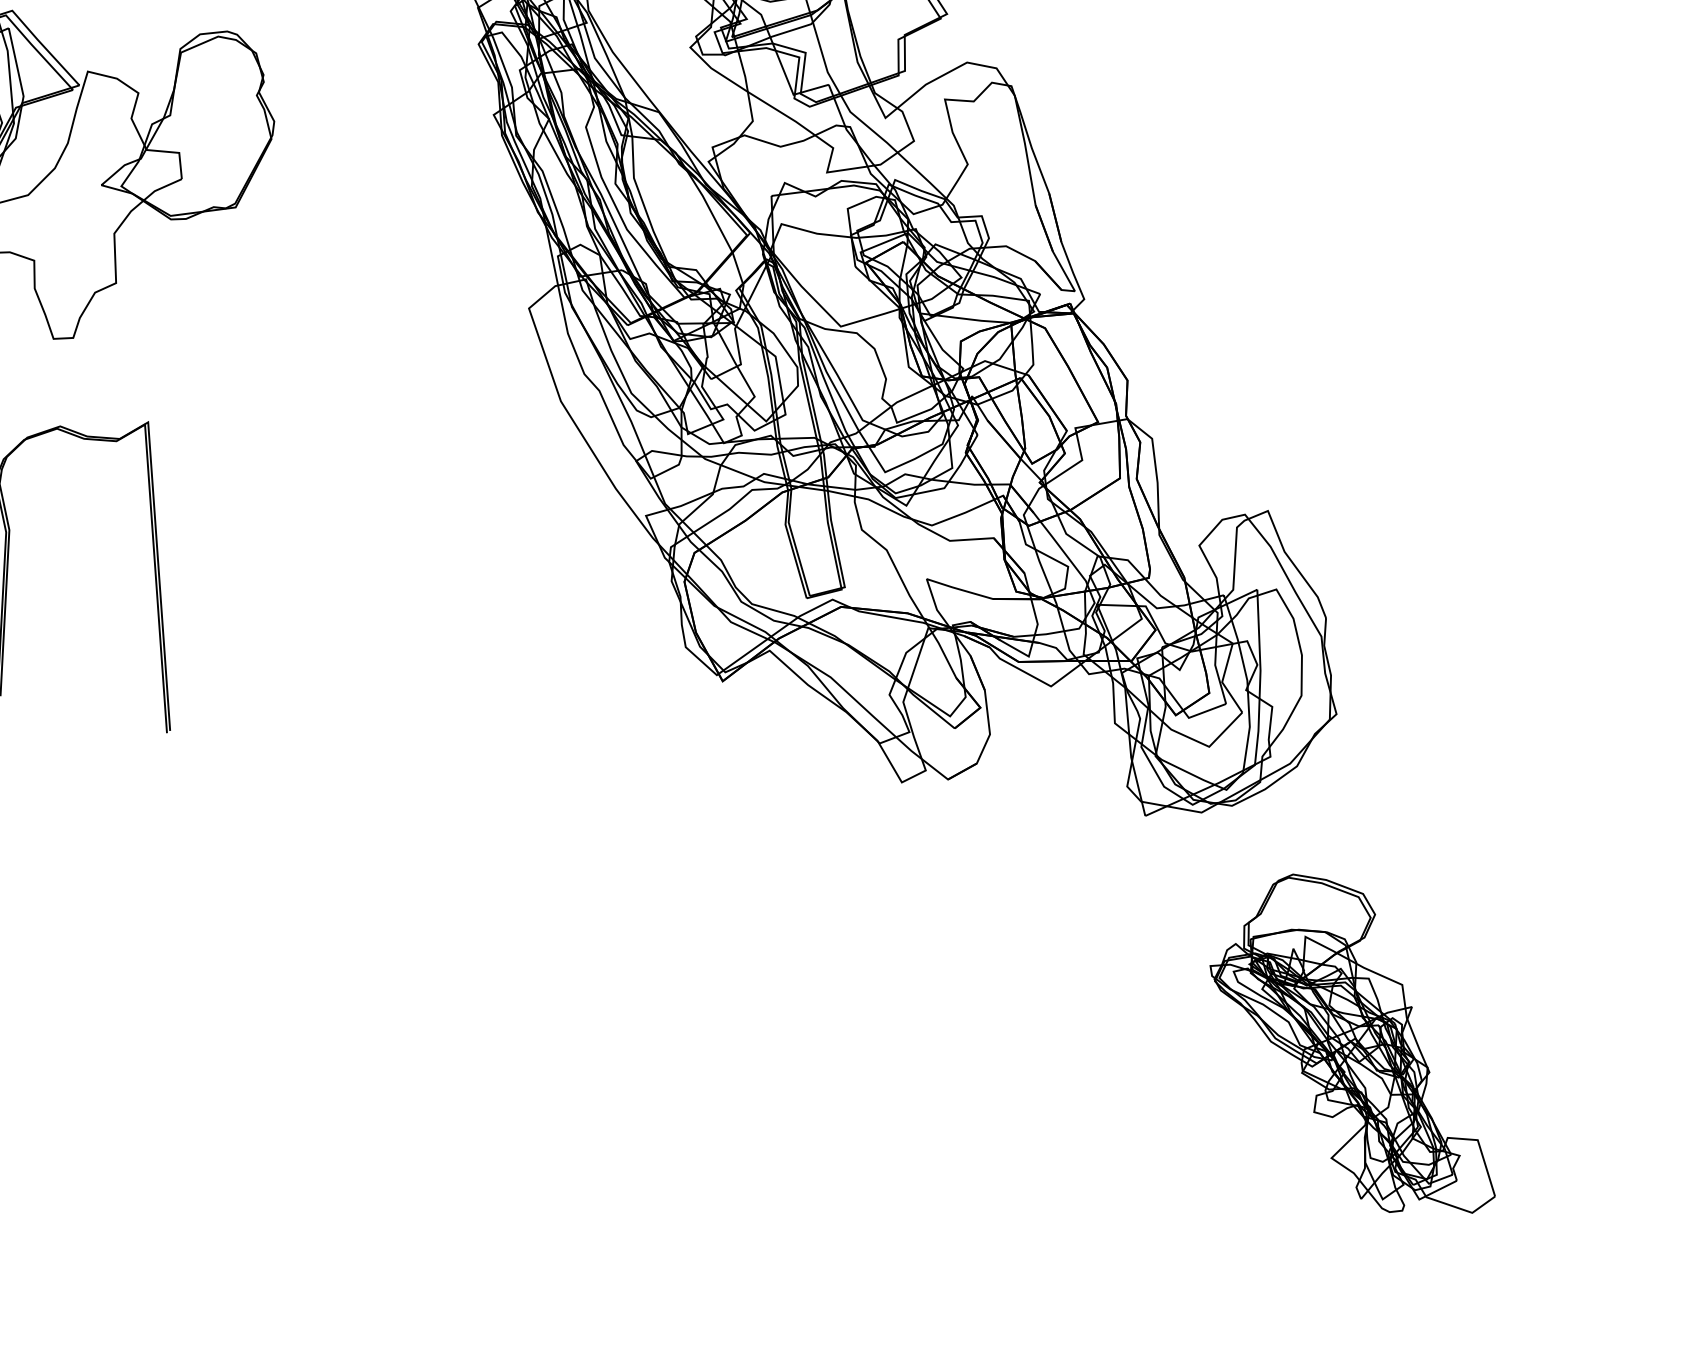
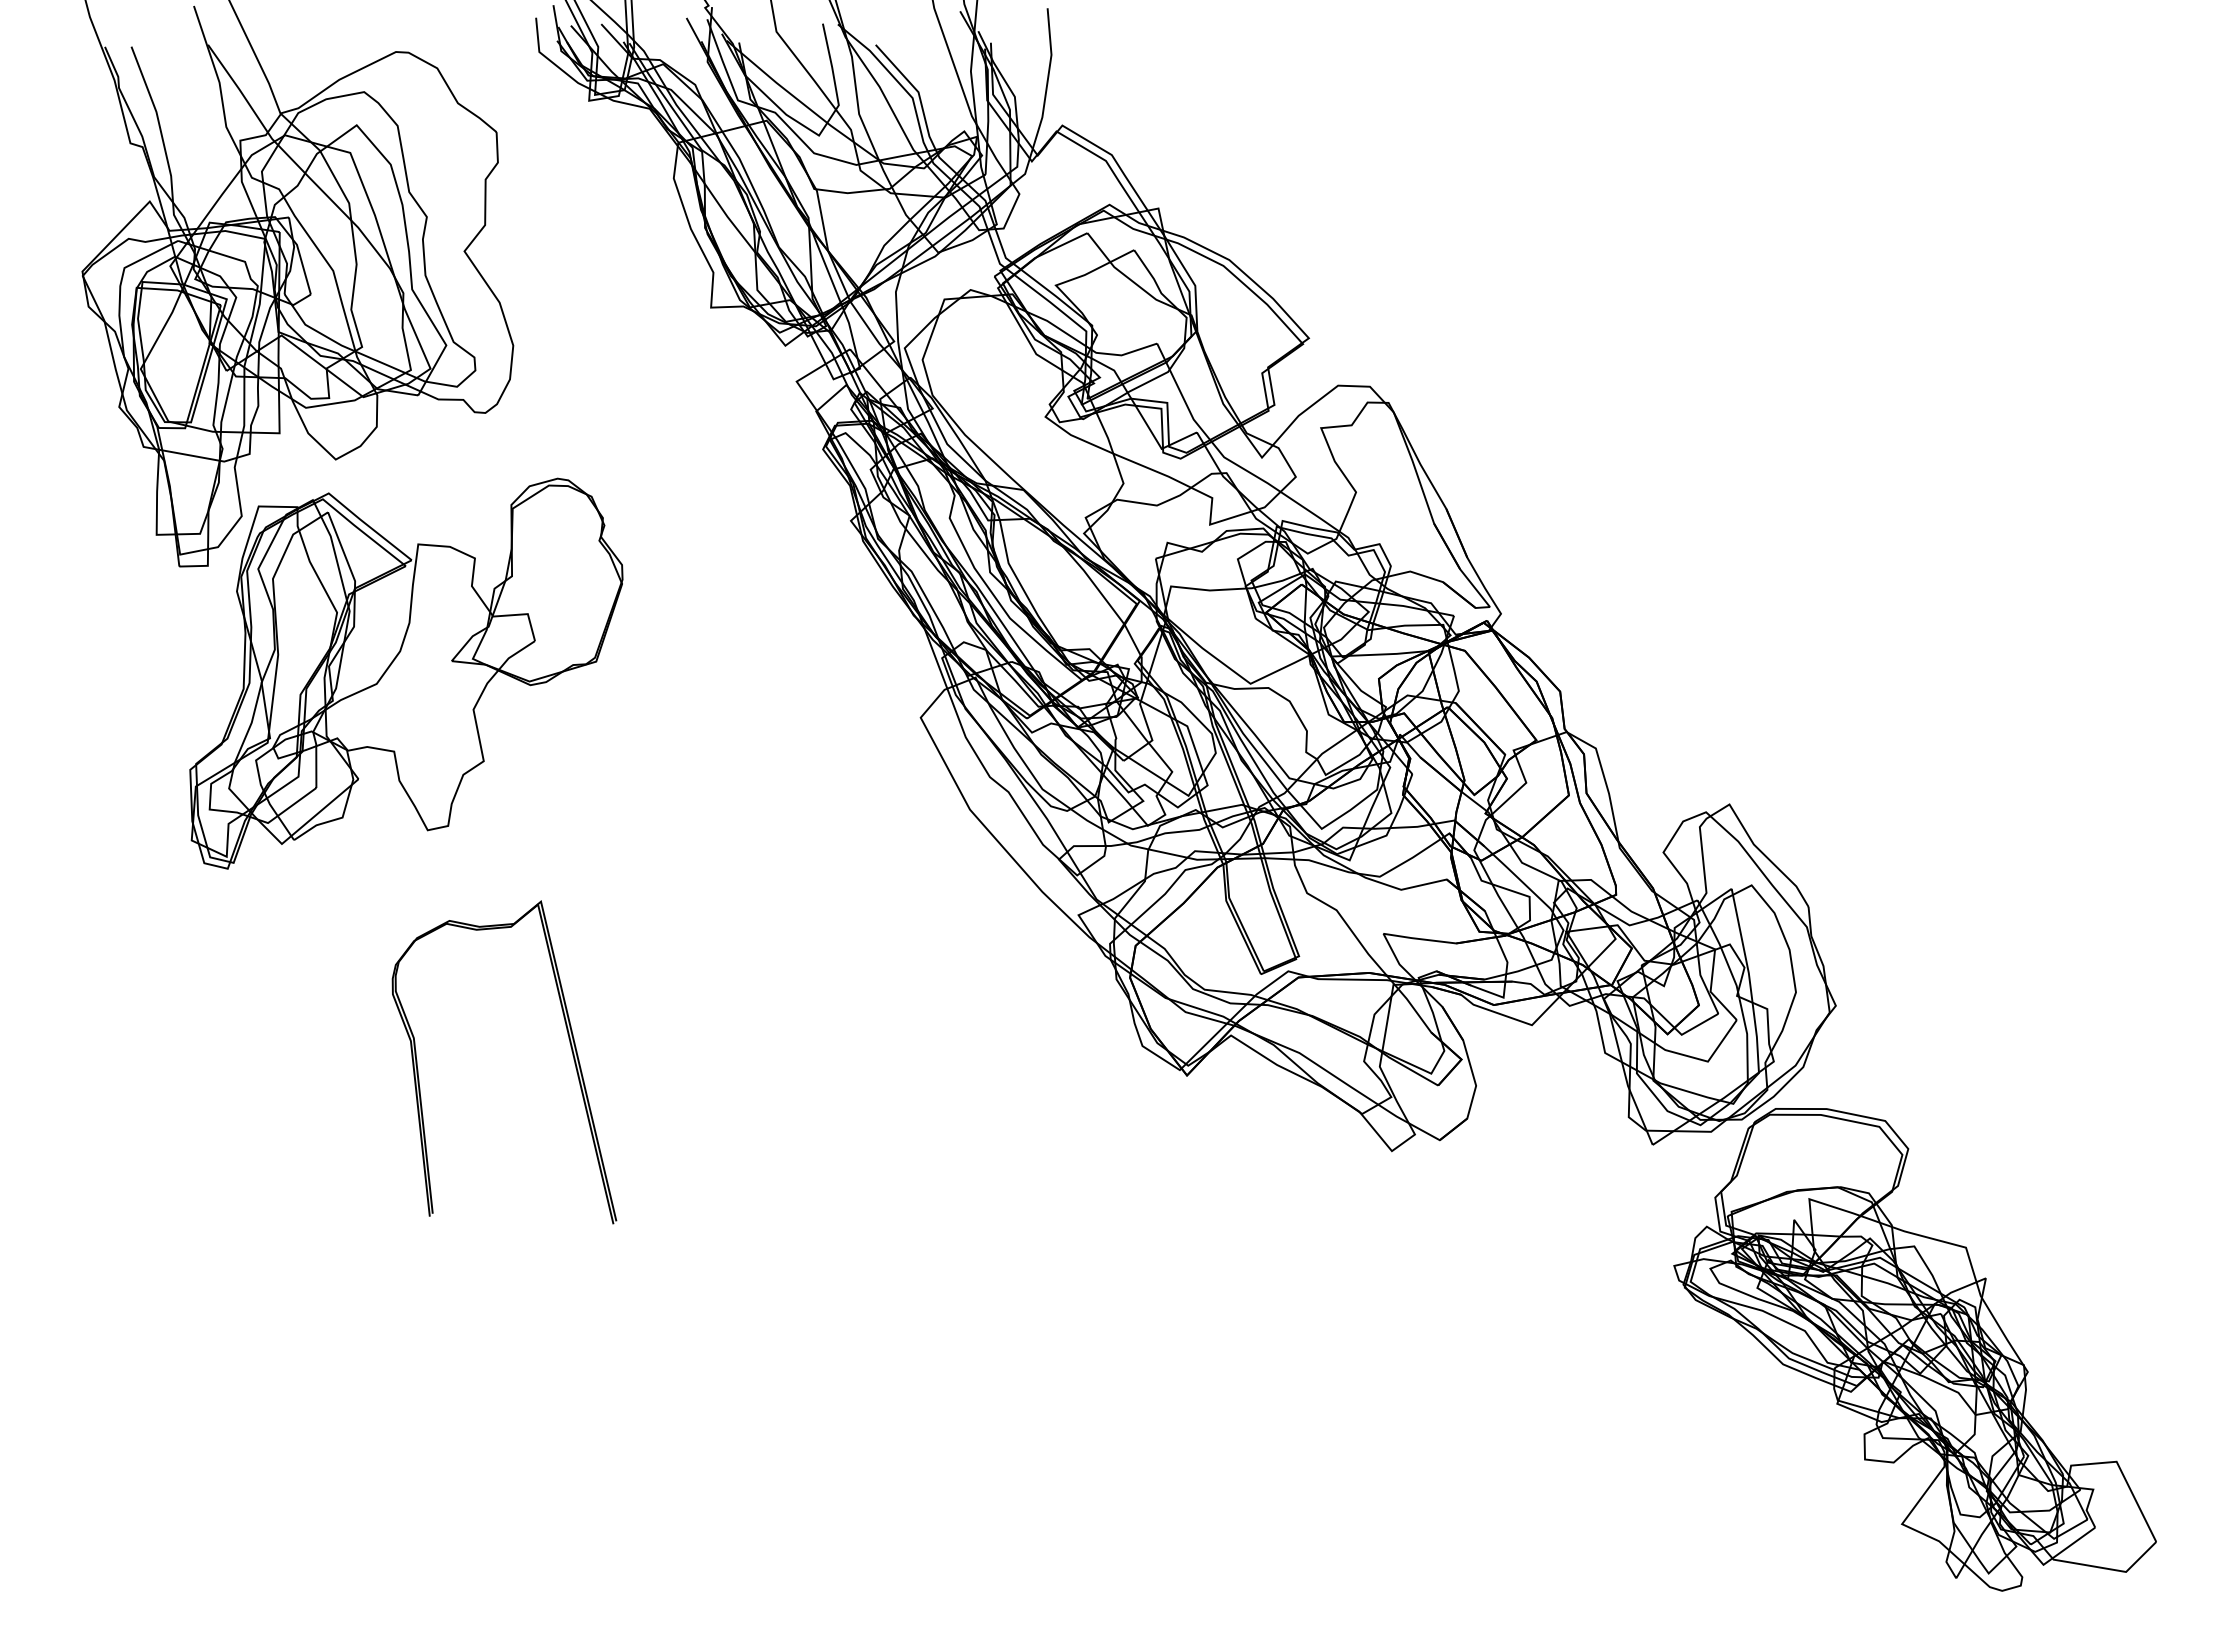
part: (1357, 1045) -> (1914, 1349), size x1.43

